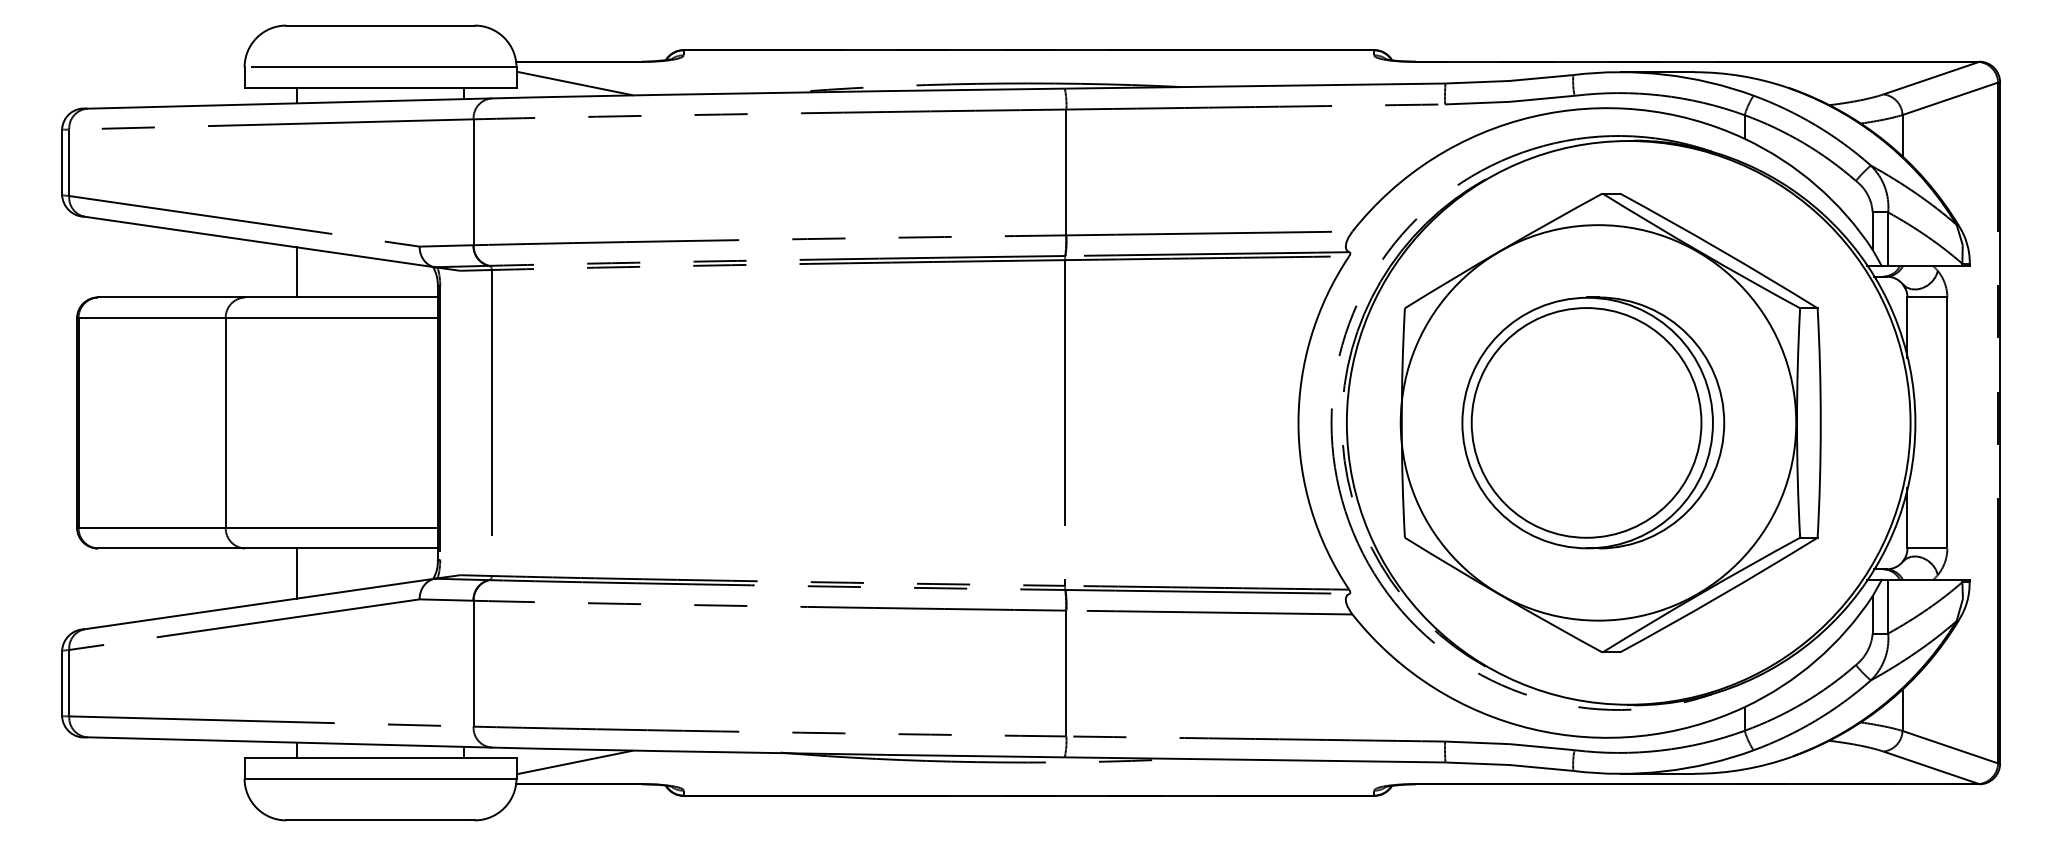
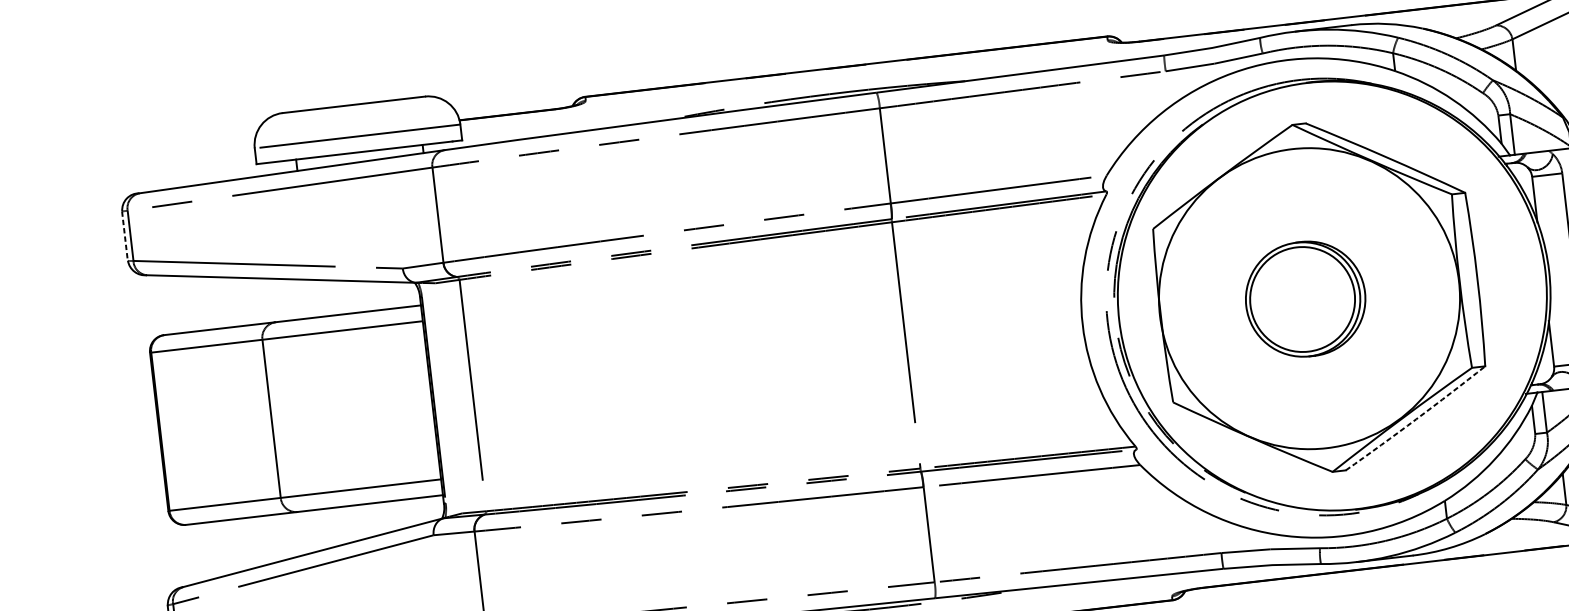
line: (574, 83) -> (505, 131), removed
line: (61, 162) -> (124, 236), solid -> dashed
line: (296, 272) -> (311, 298), removed
part: (1593, 422) -> (1305, 298), size x0.6
line: (296, 573) -> (338, 526), removed
arc: (1719, 596) -> (1416, 419), solid -> dashed

